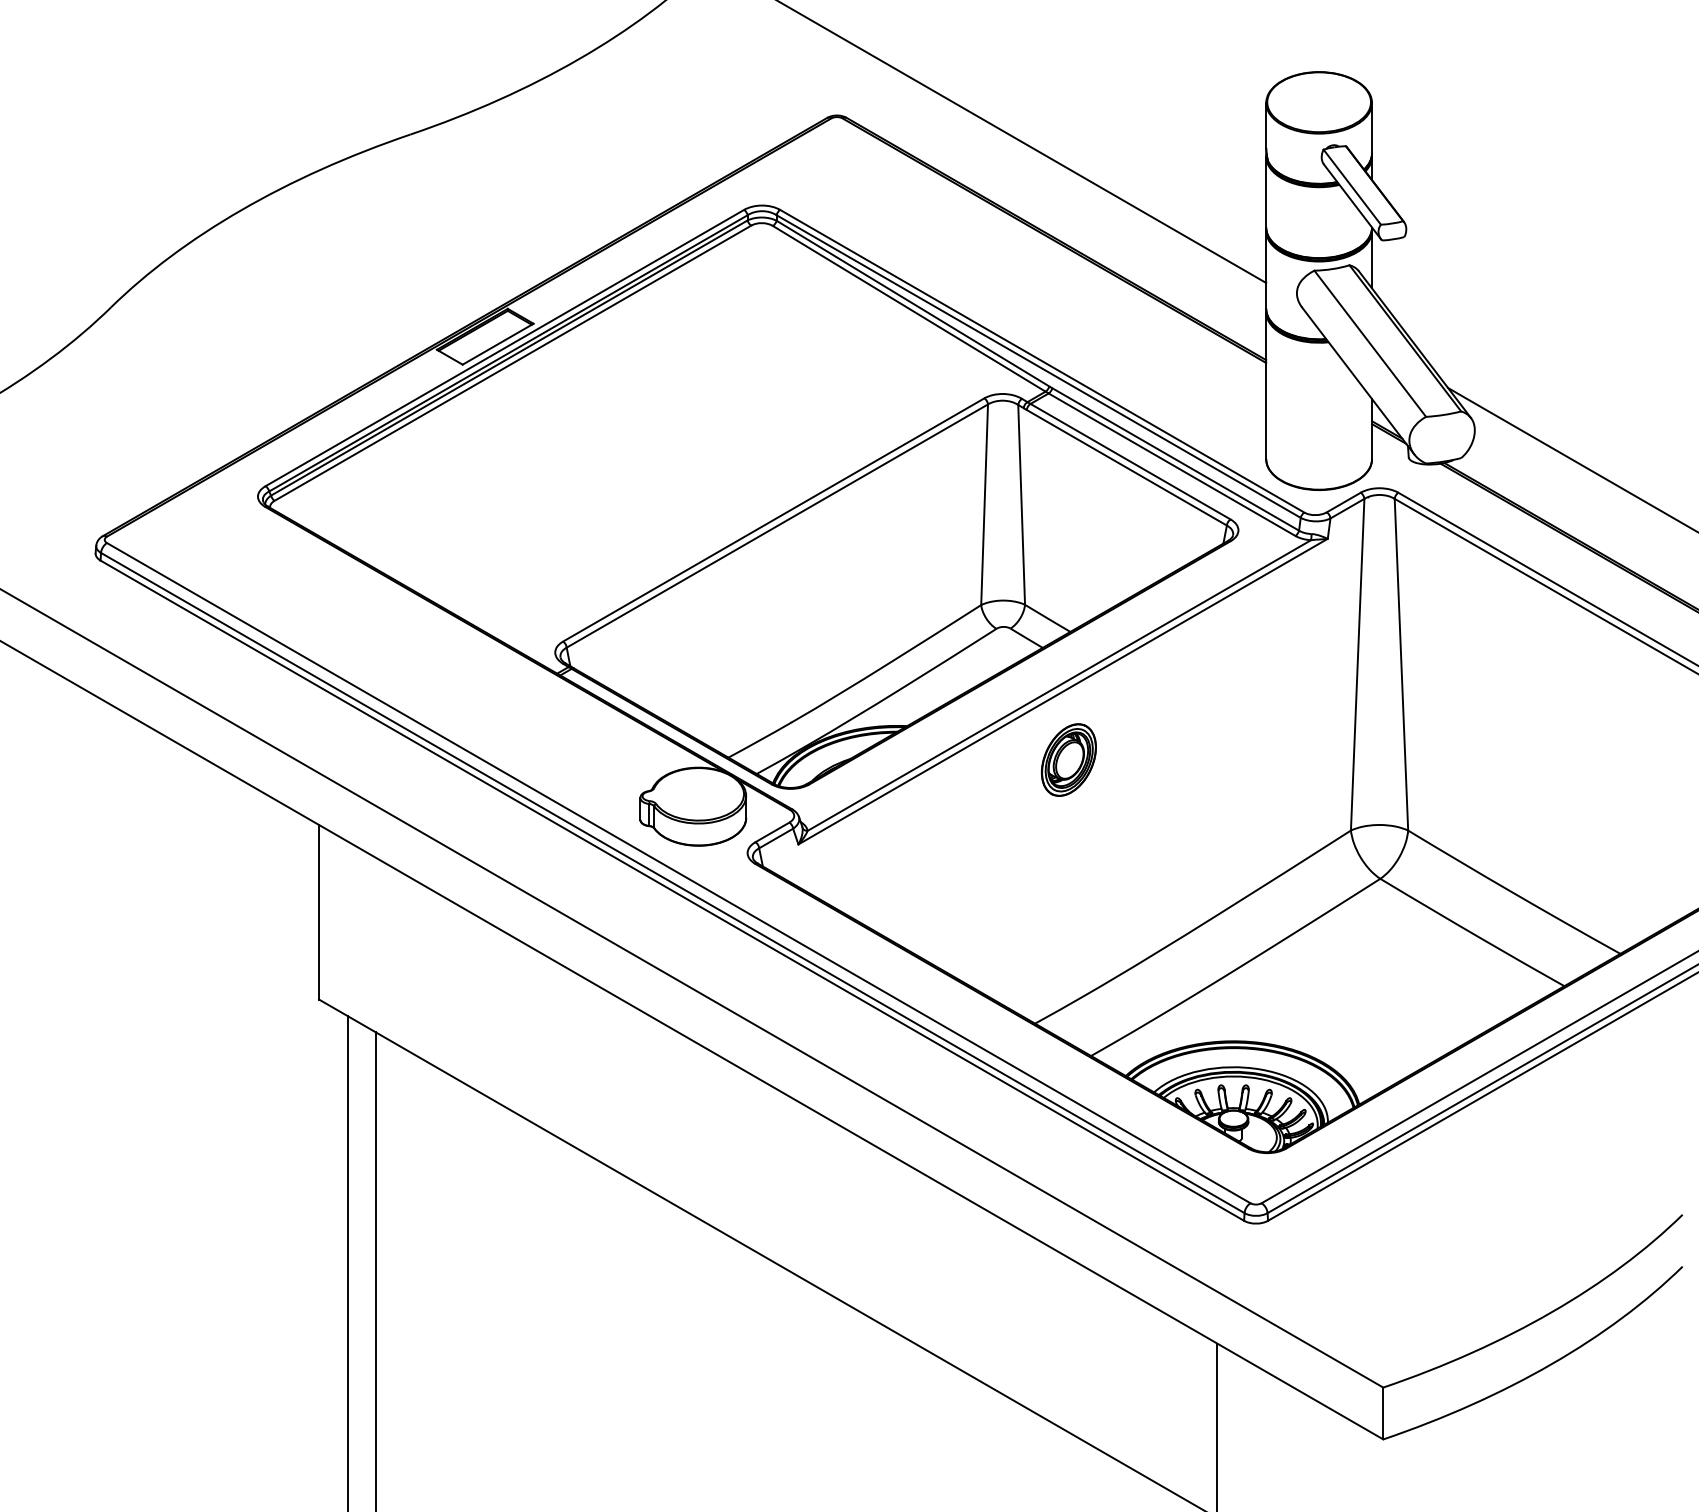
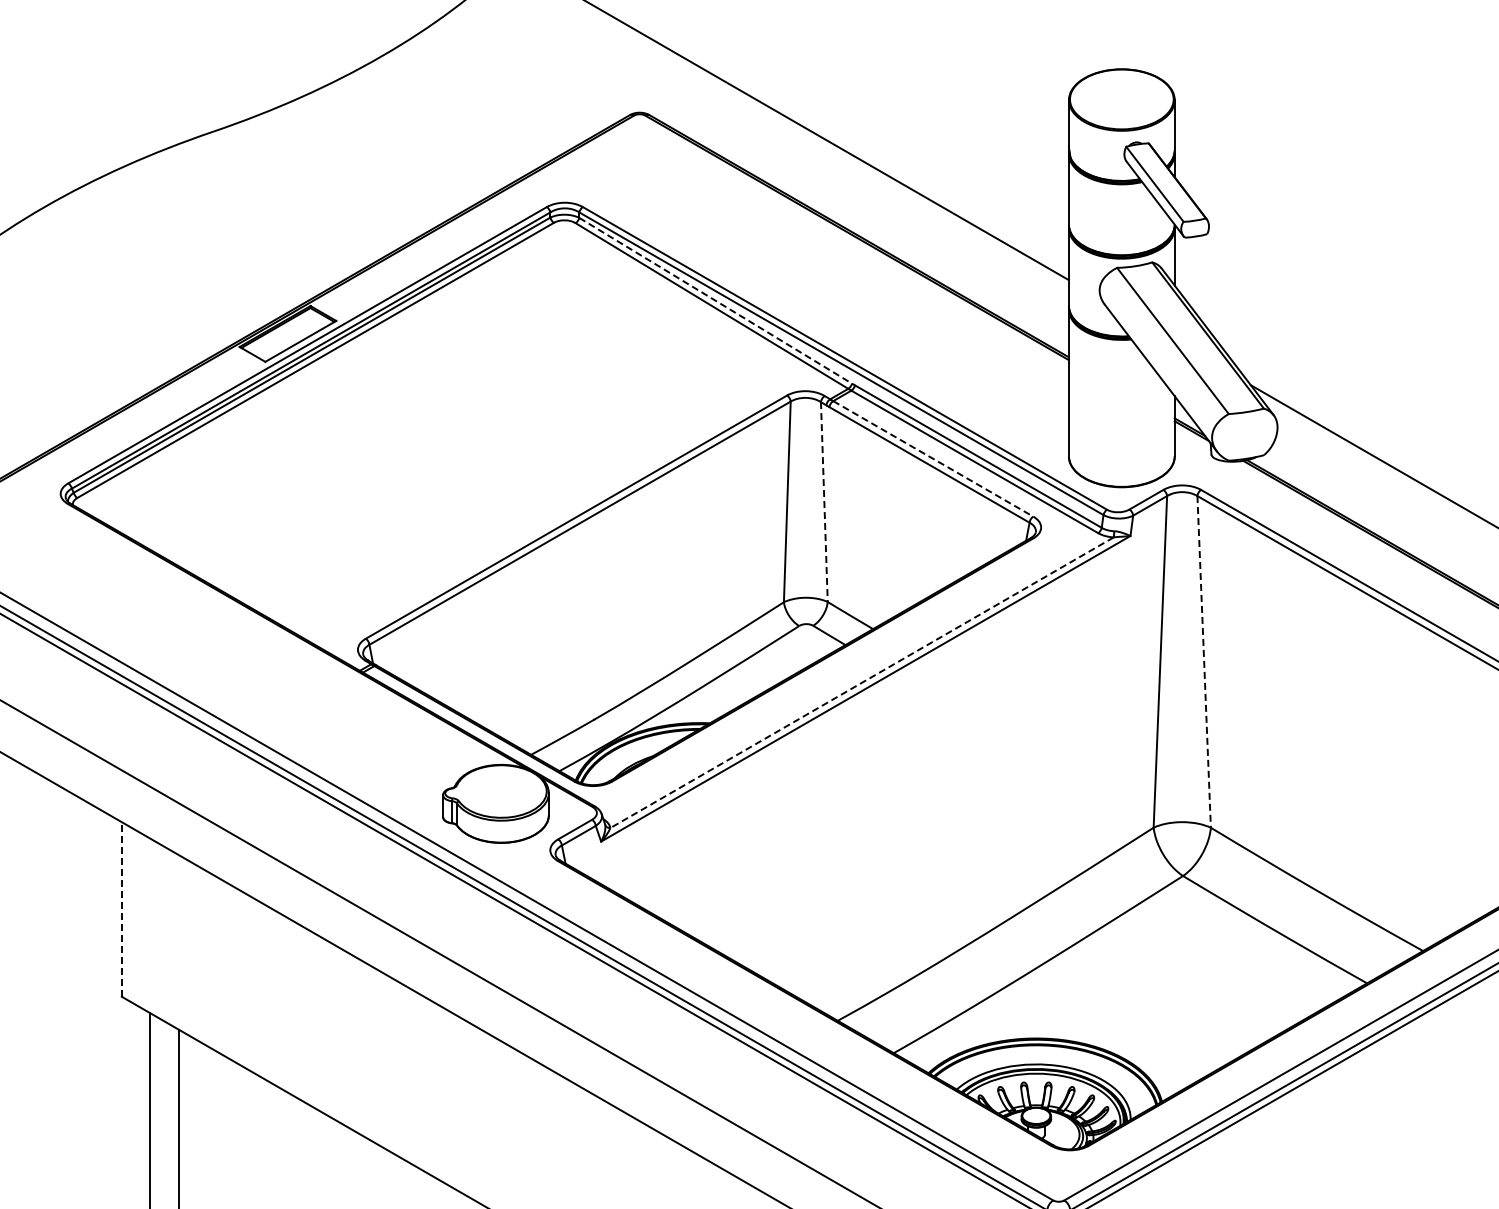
line: (912, 303) -> (715, 300), solid -> dashed
line: (1130, 461) -> (933, 458), solid -> dashed
line: (1021, 505) -> (824, 502), solid -> dashed
line: (1401, 664) -> (1204, 661), solid -> dashed
line: (1059, 685) -> (862, 682), solid -> dashed
part: (1068, 759) -> (871, 756), removed
line: (319, 911) -> (122, 908), solid -> dashed

